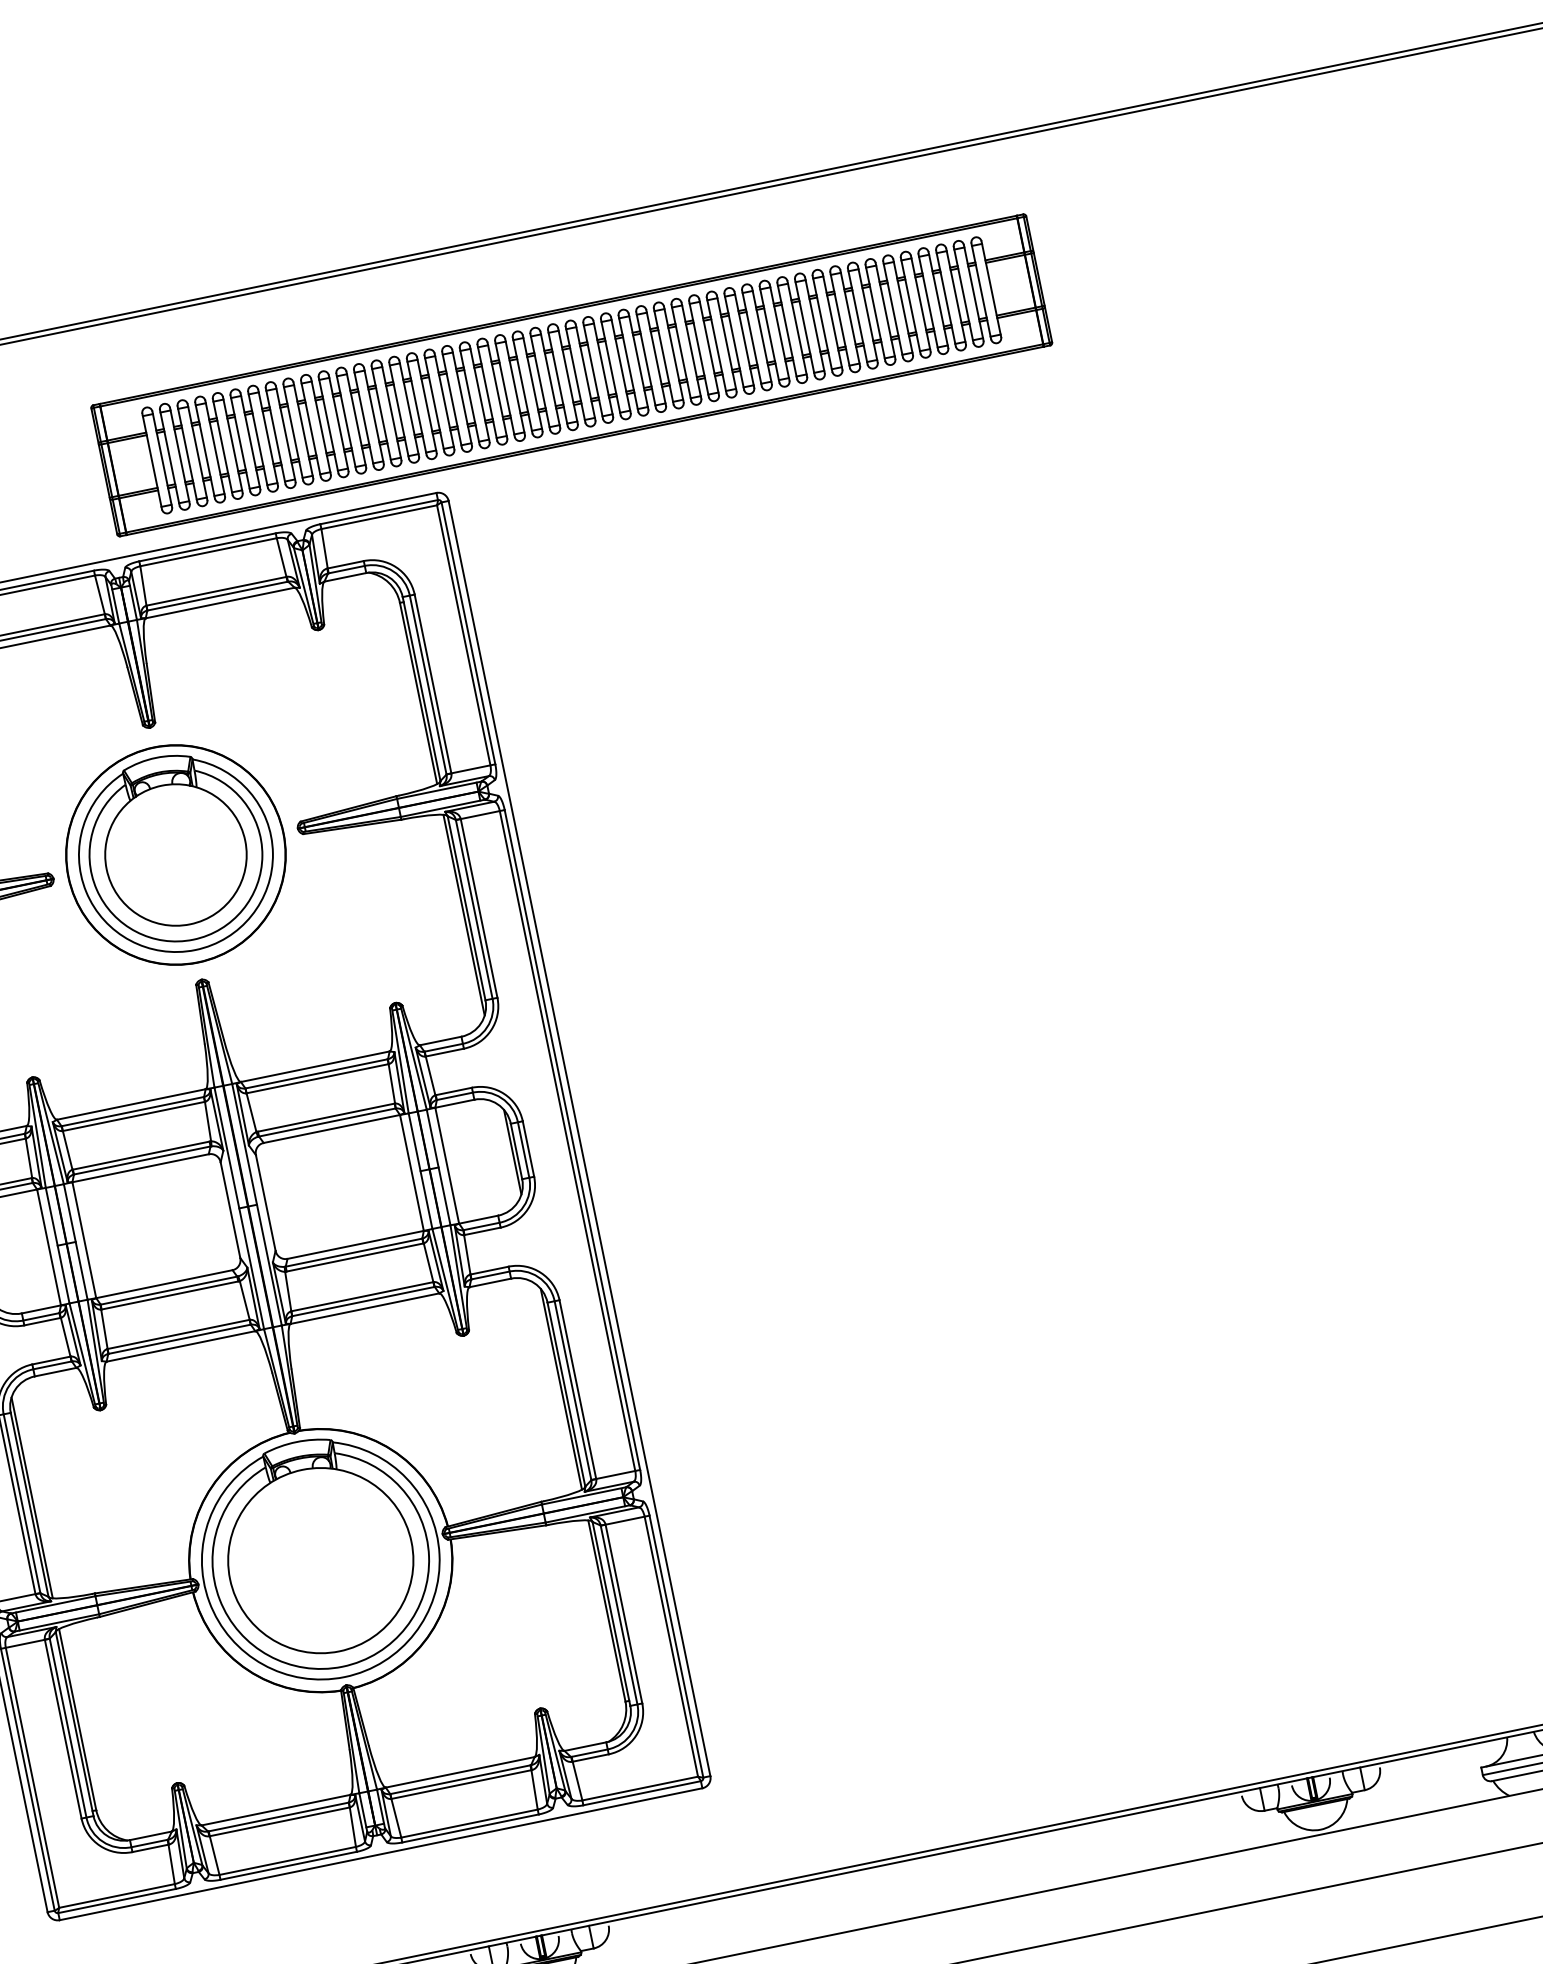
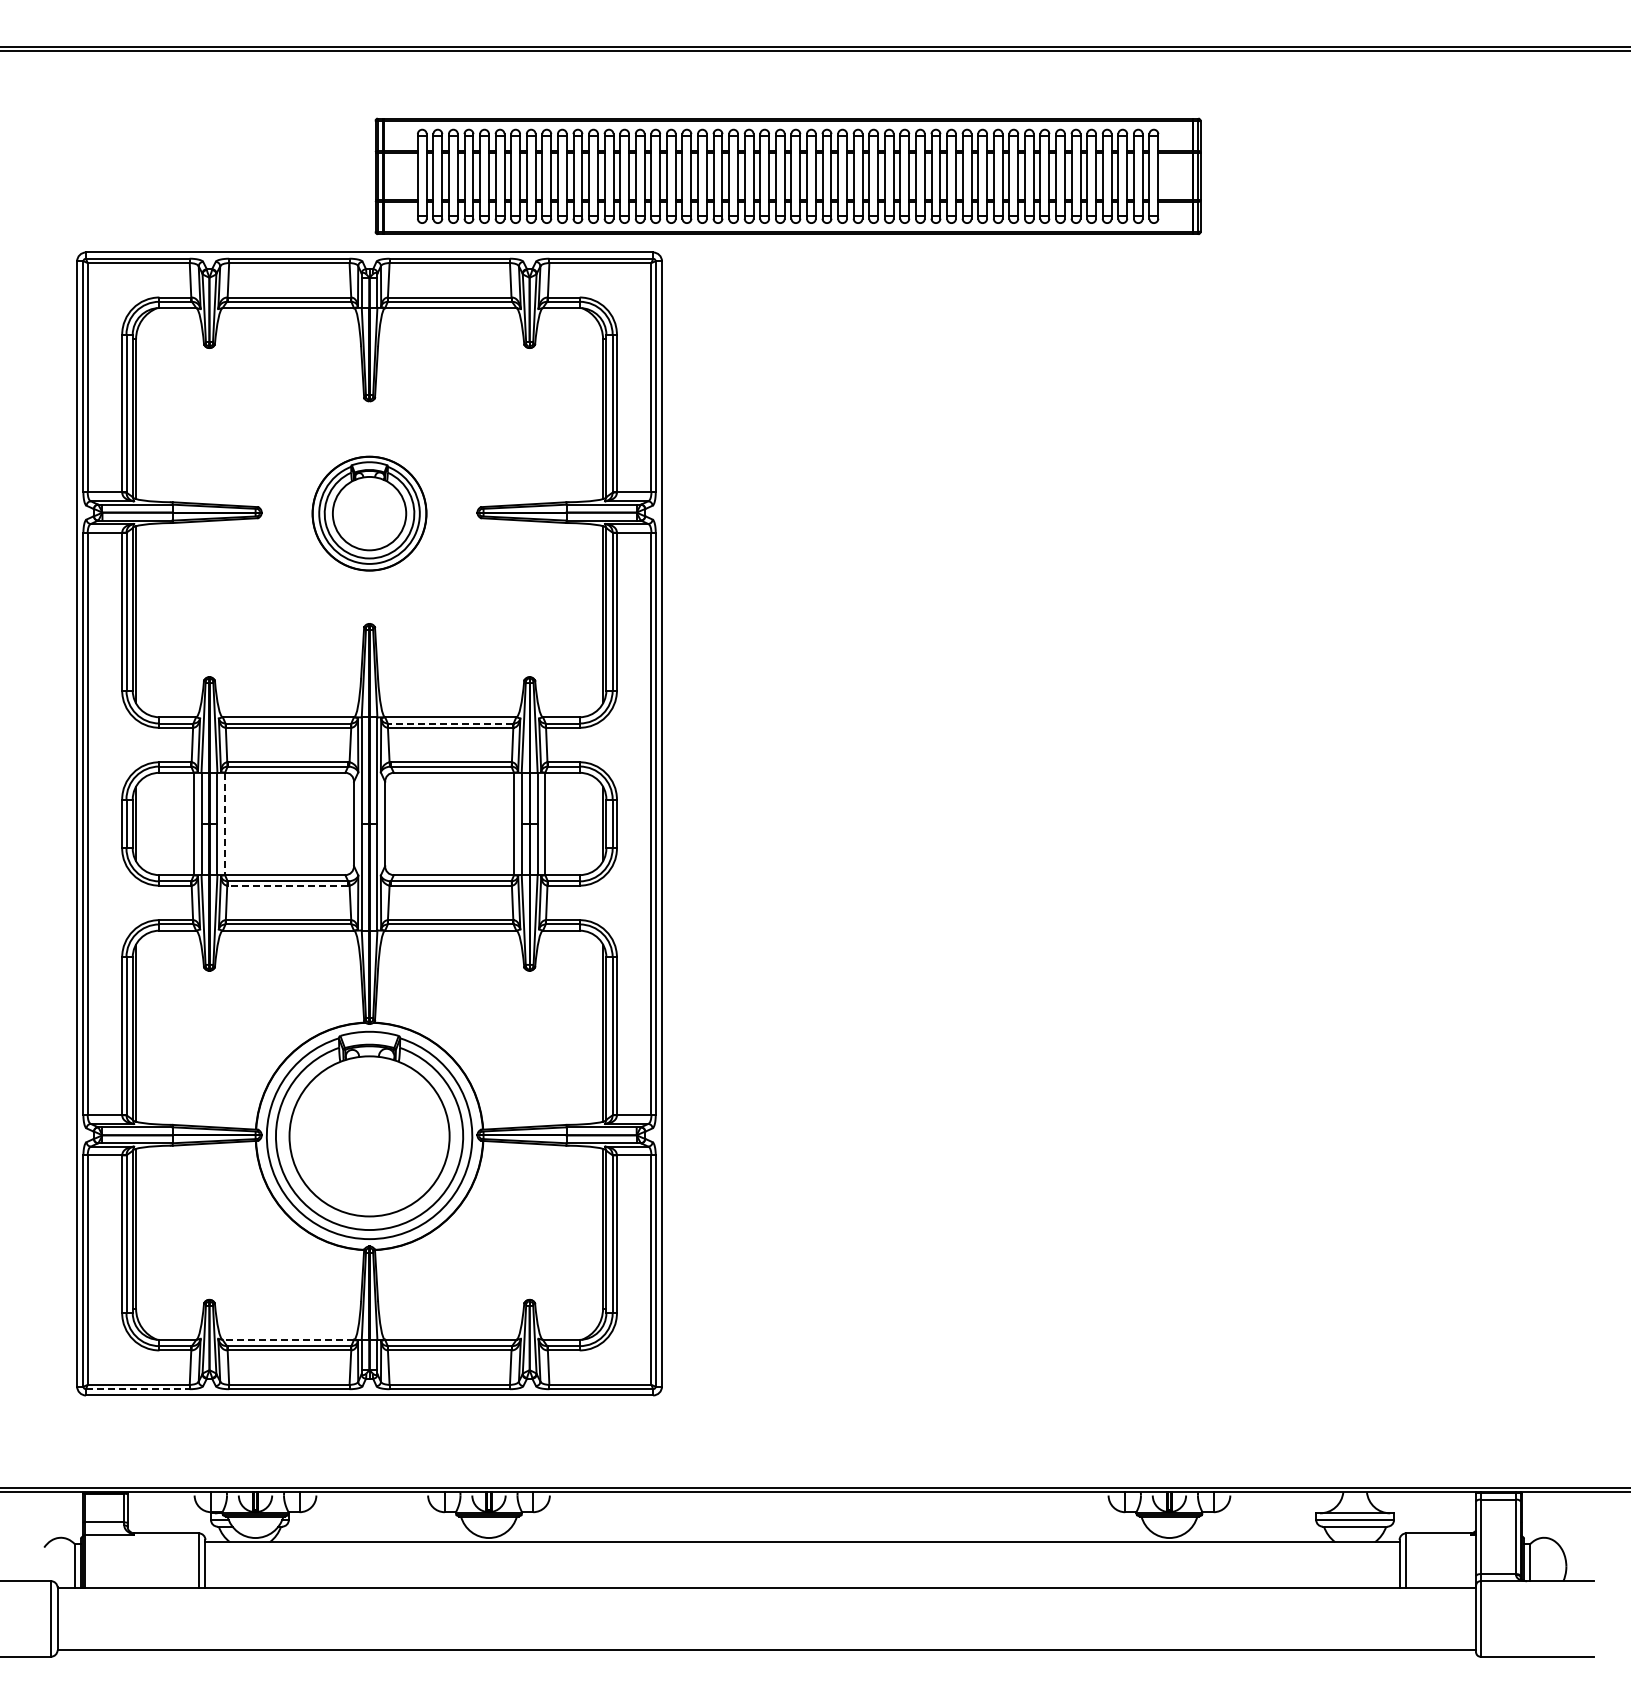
part: (175, 854) -> (369, 513), size x0.6
line: (316, 1073) -> (450, 723), solid -> dashed
line: (84, 1240) -> (225, 824), solid -> dashed
line: (169, 1295) -> (287, 885), solid -> dashed
line: (276, 1809) -> (288, 1339), solid -> dashed
line: (116, 1901) -> (137, 1389), solid -> dashed

